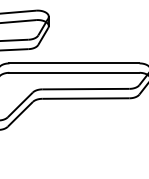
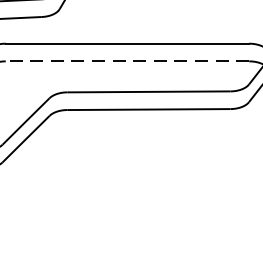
line: (74, 72) -> (127, 60), solid -> dashed

